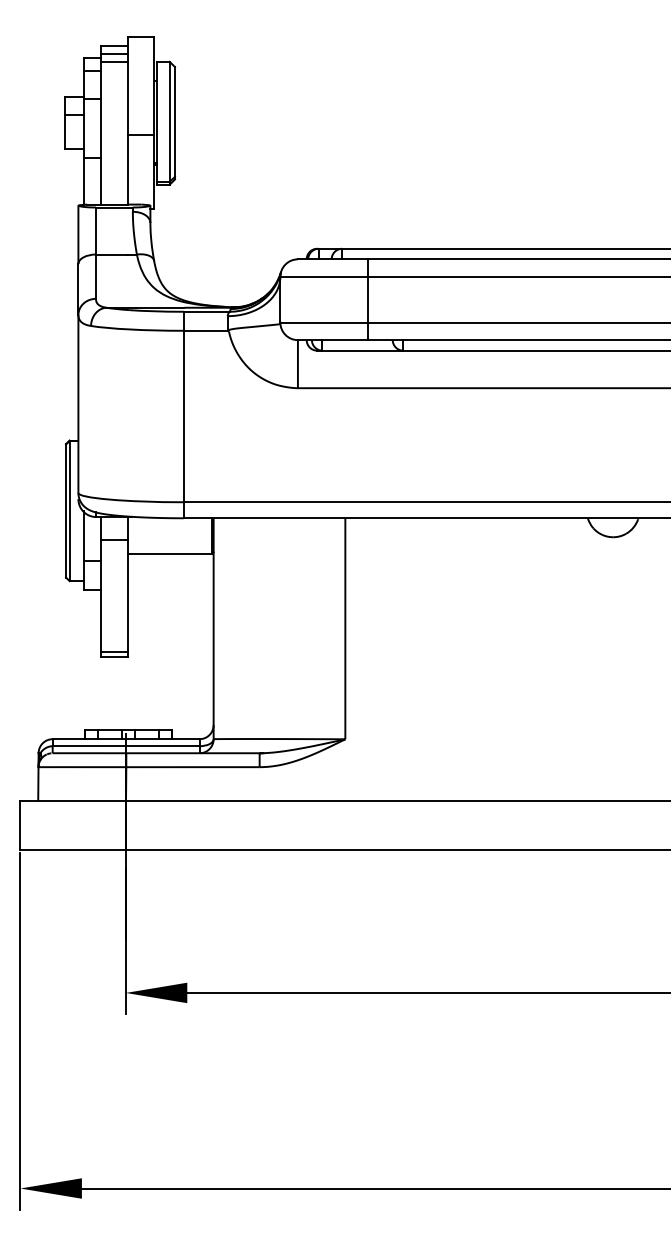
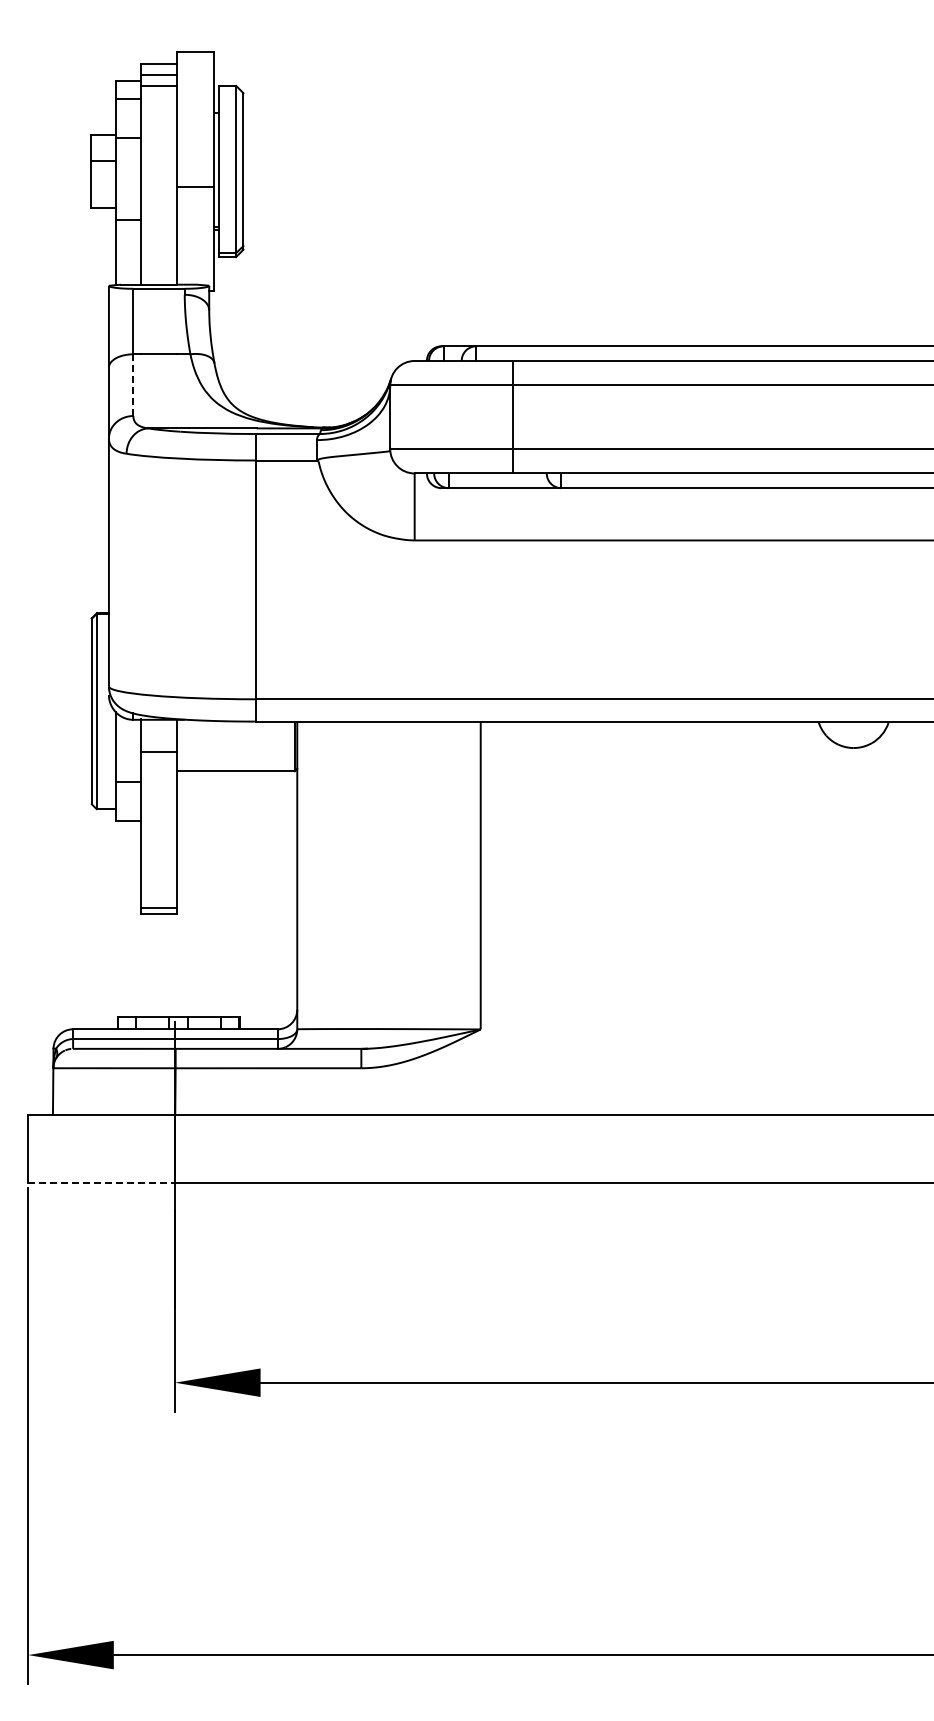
line: (96, 276) -> (133, 385), solid -> dashed
line: (73, 849) -> (102, 1183), solid -> dashed

